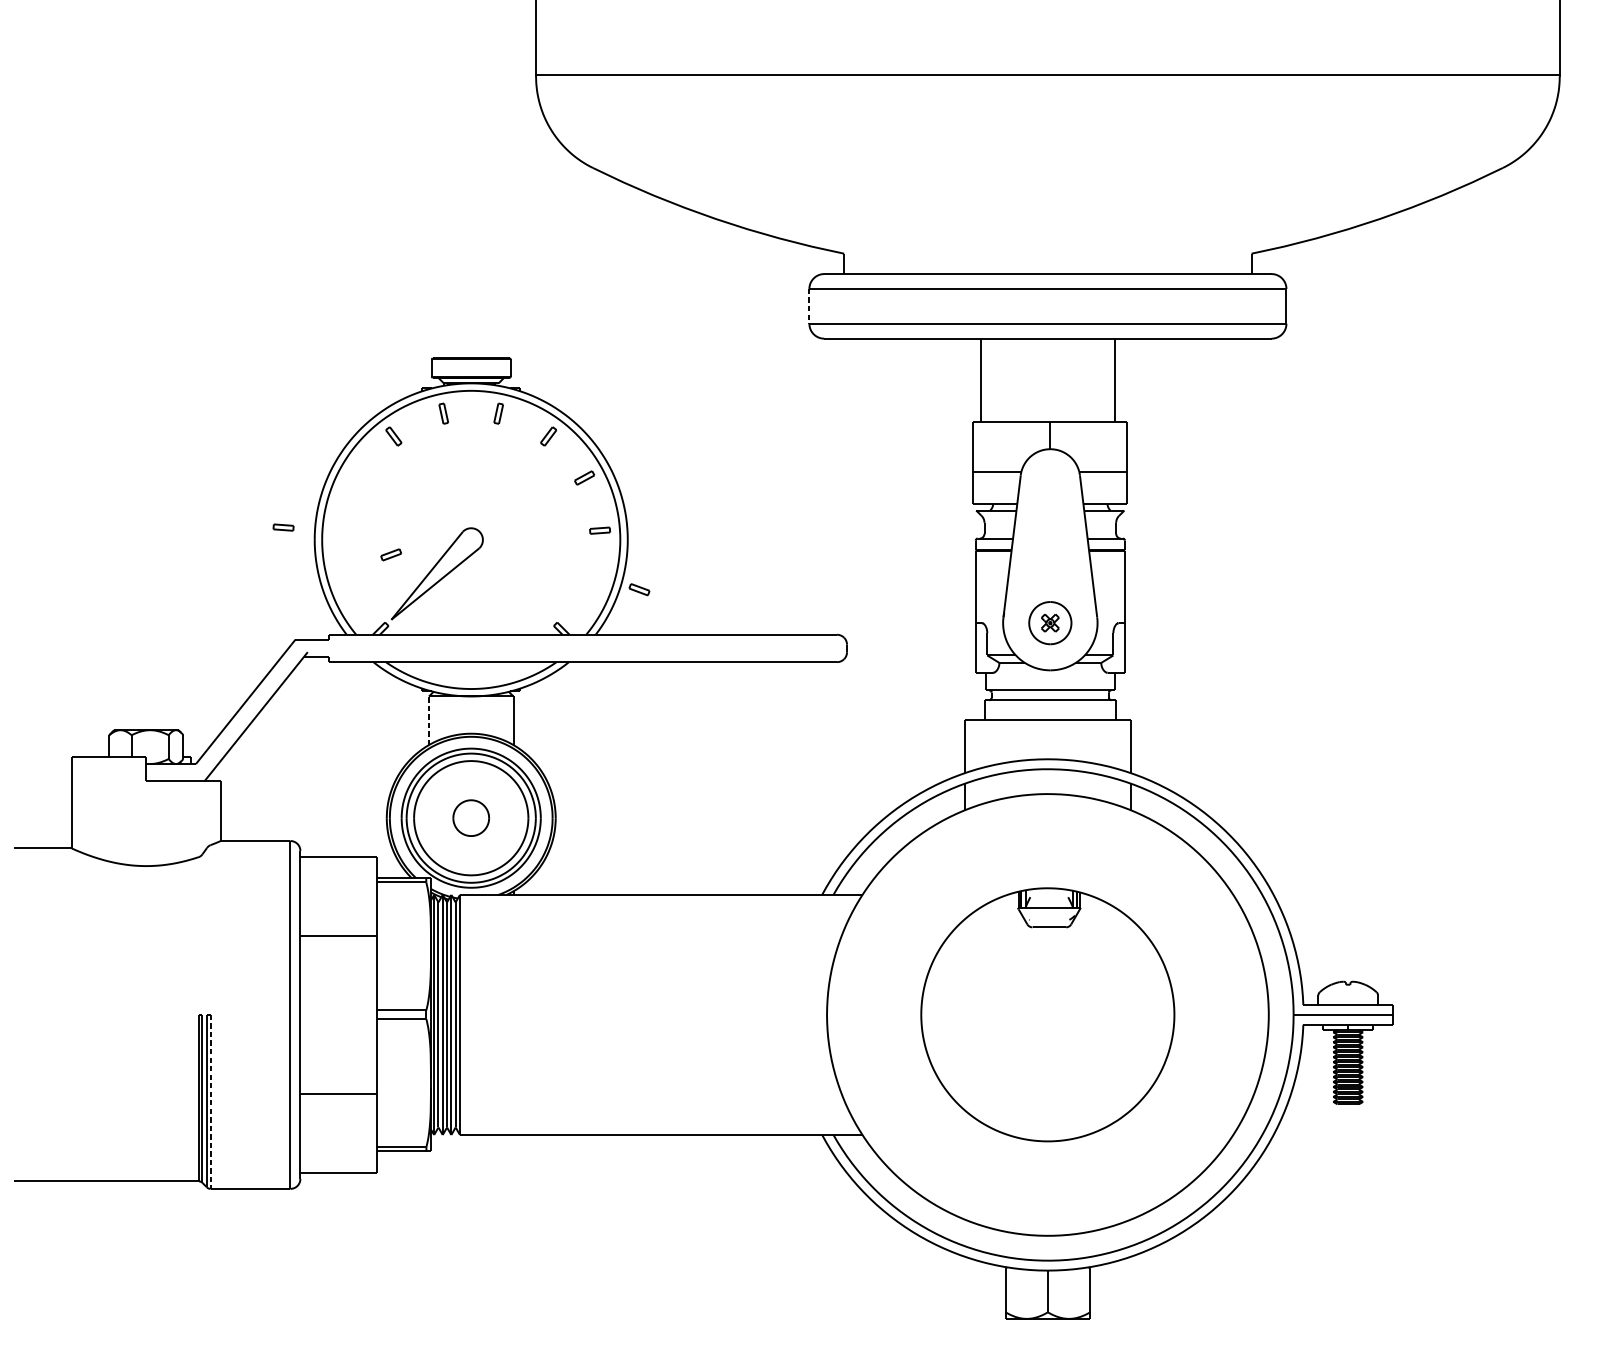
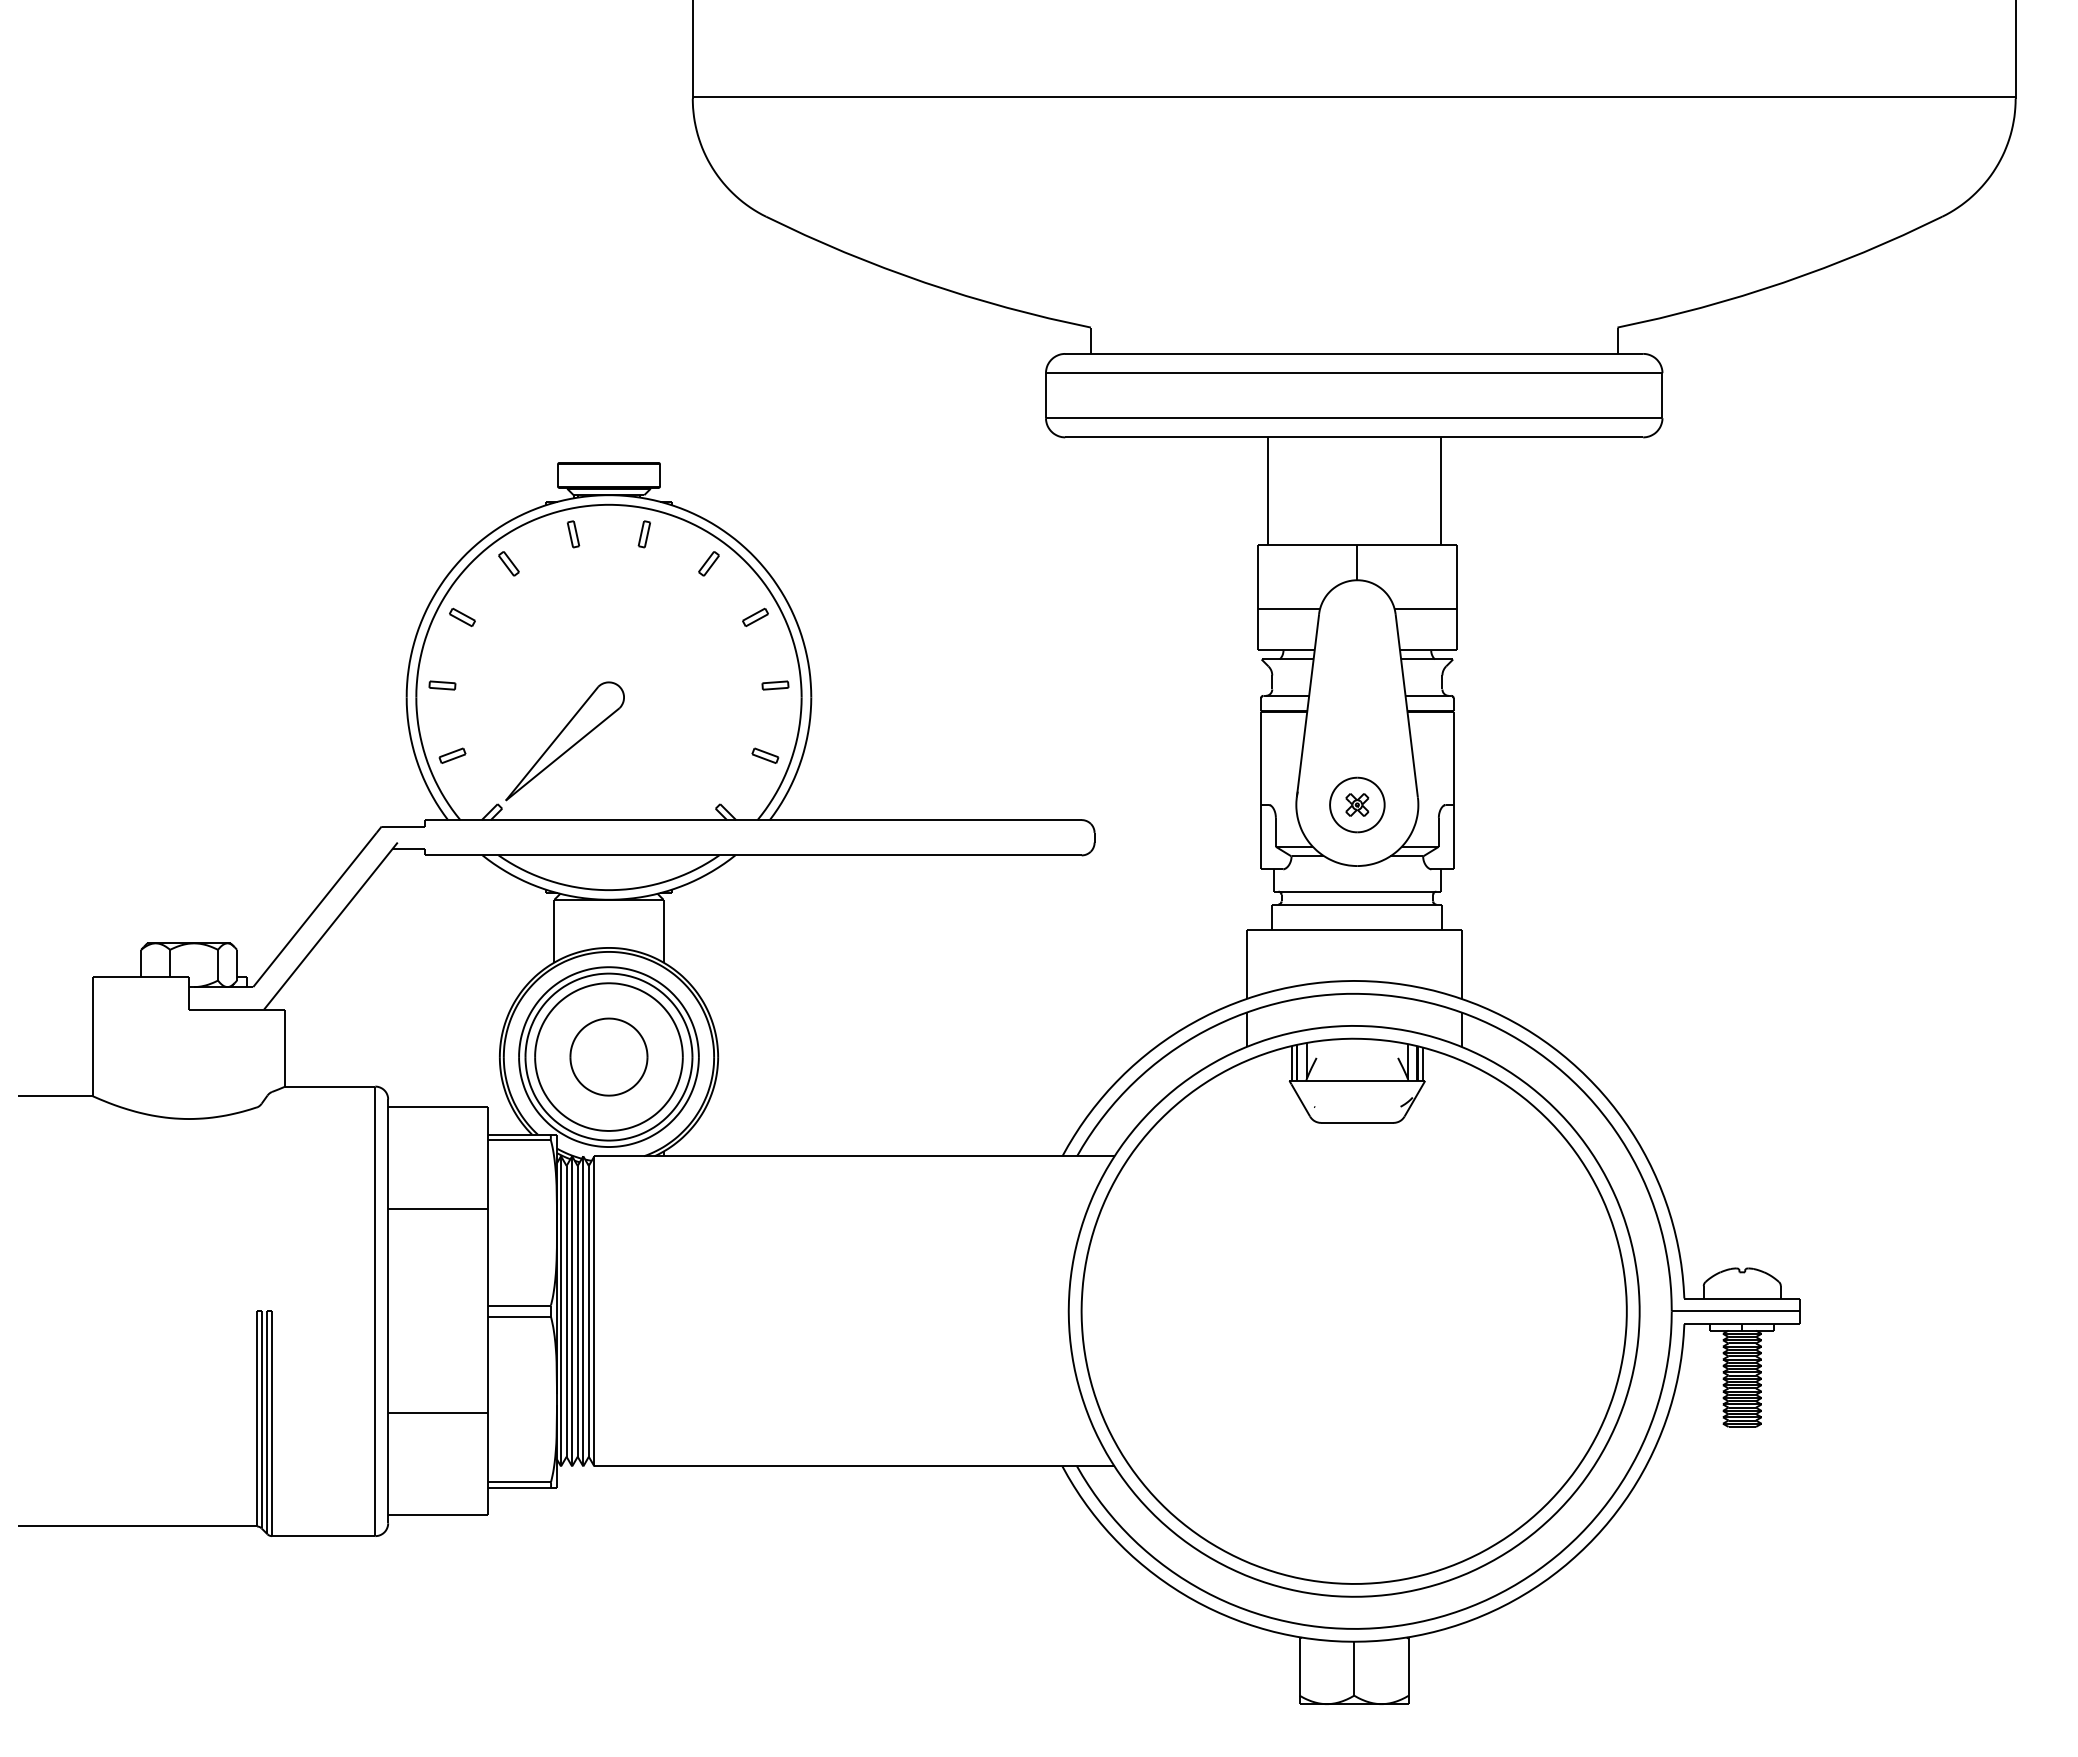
line: (809, 307) -> (1045, 396), dashed -> solid
part: (357, 477) -> (462, 616), added
part: (283, 527) -> (442, 685), moved
part: (391, 554) -> (452, 755), moved
part: (639, 589) -> (765, 755), moved
line: (429, 720) -> (554, 930), dashed -> solid
part: (470, 817) -> (608, 1056), size x1.67
part: (1047, 1014) -> (1353, 1310), size x1.67
line: (210, 1102) -> (272, 1424), dashed -> solid

